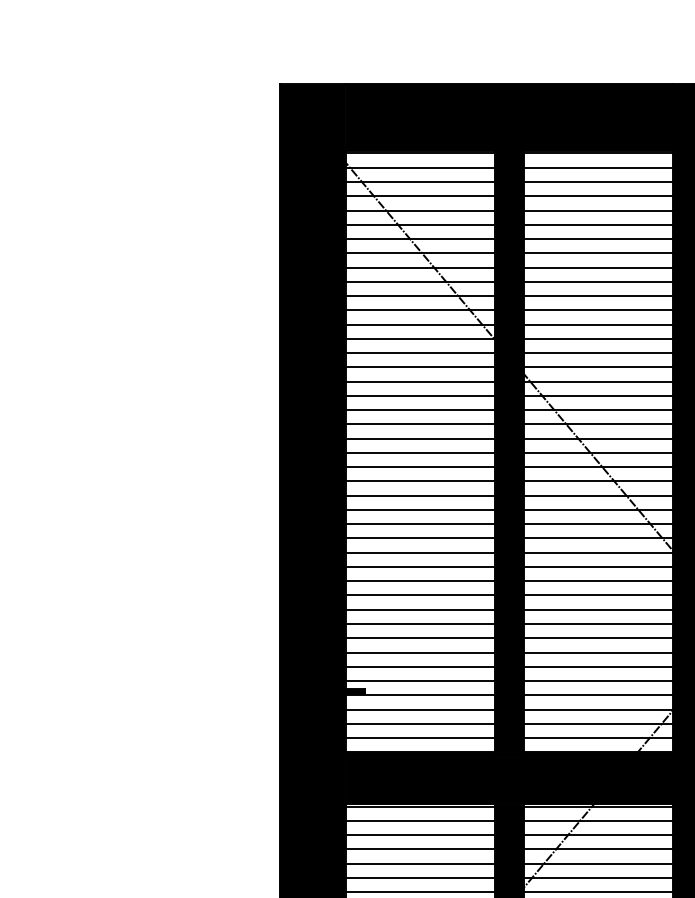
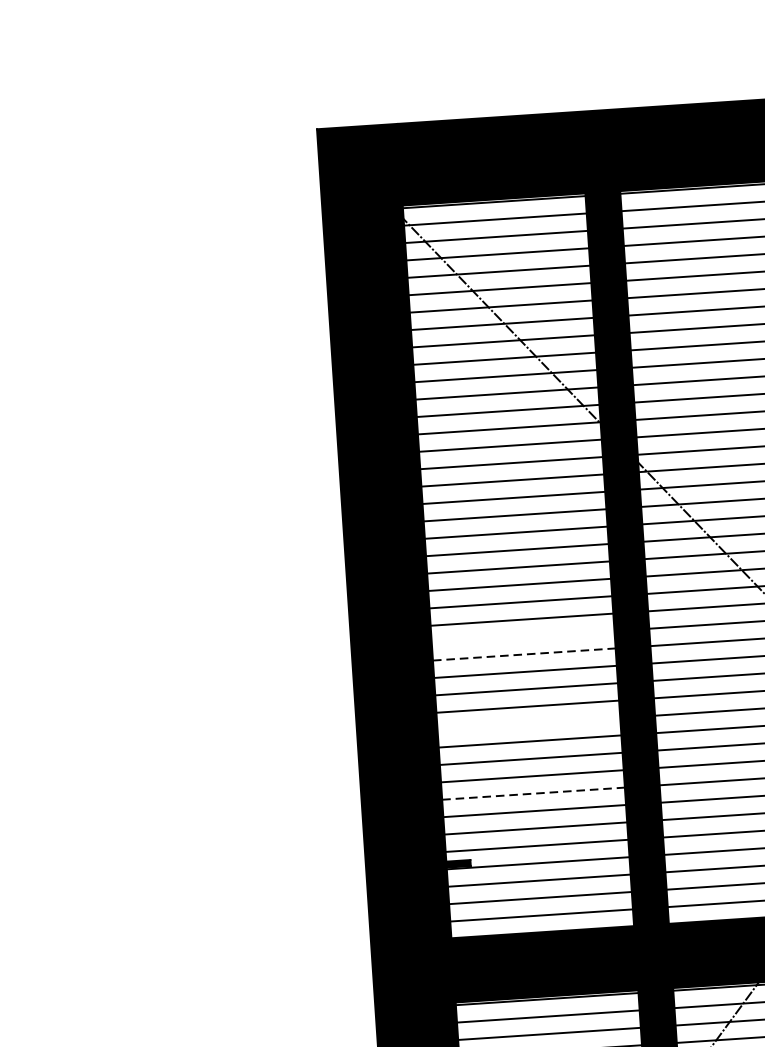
line: (420, 509) -> (523, 636), removed
line: (420, 524) -> (524, 654), solid -> dashed
line: (420, 581) -> (529, 724), removed
line: (420, 638) -> (533, 793), solid -> dashed

